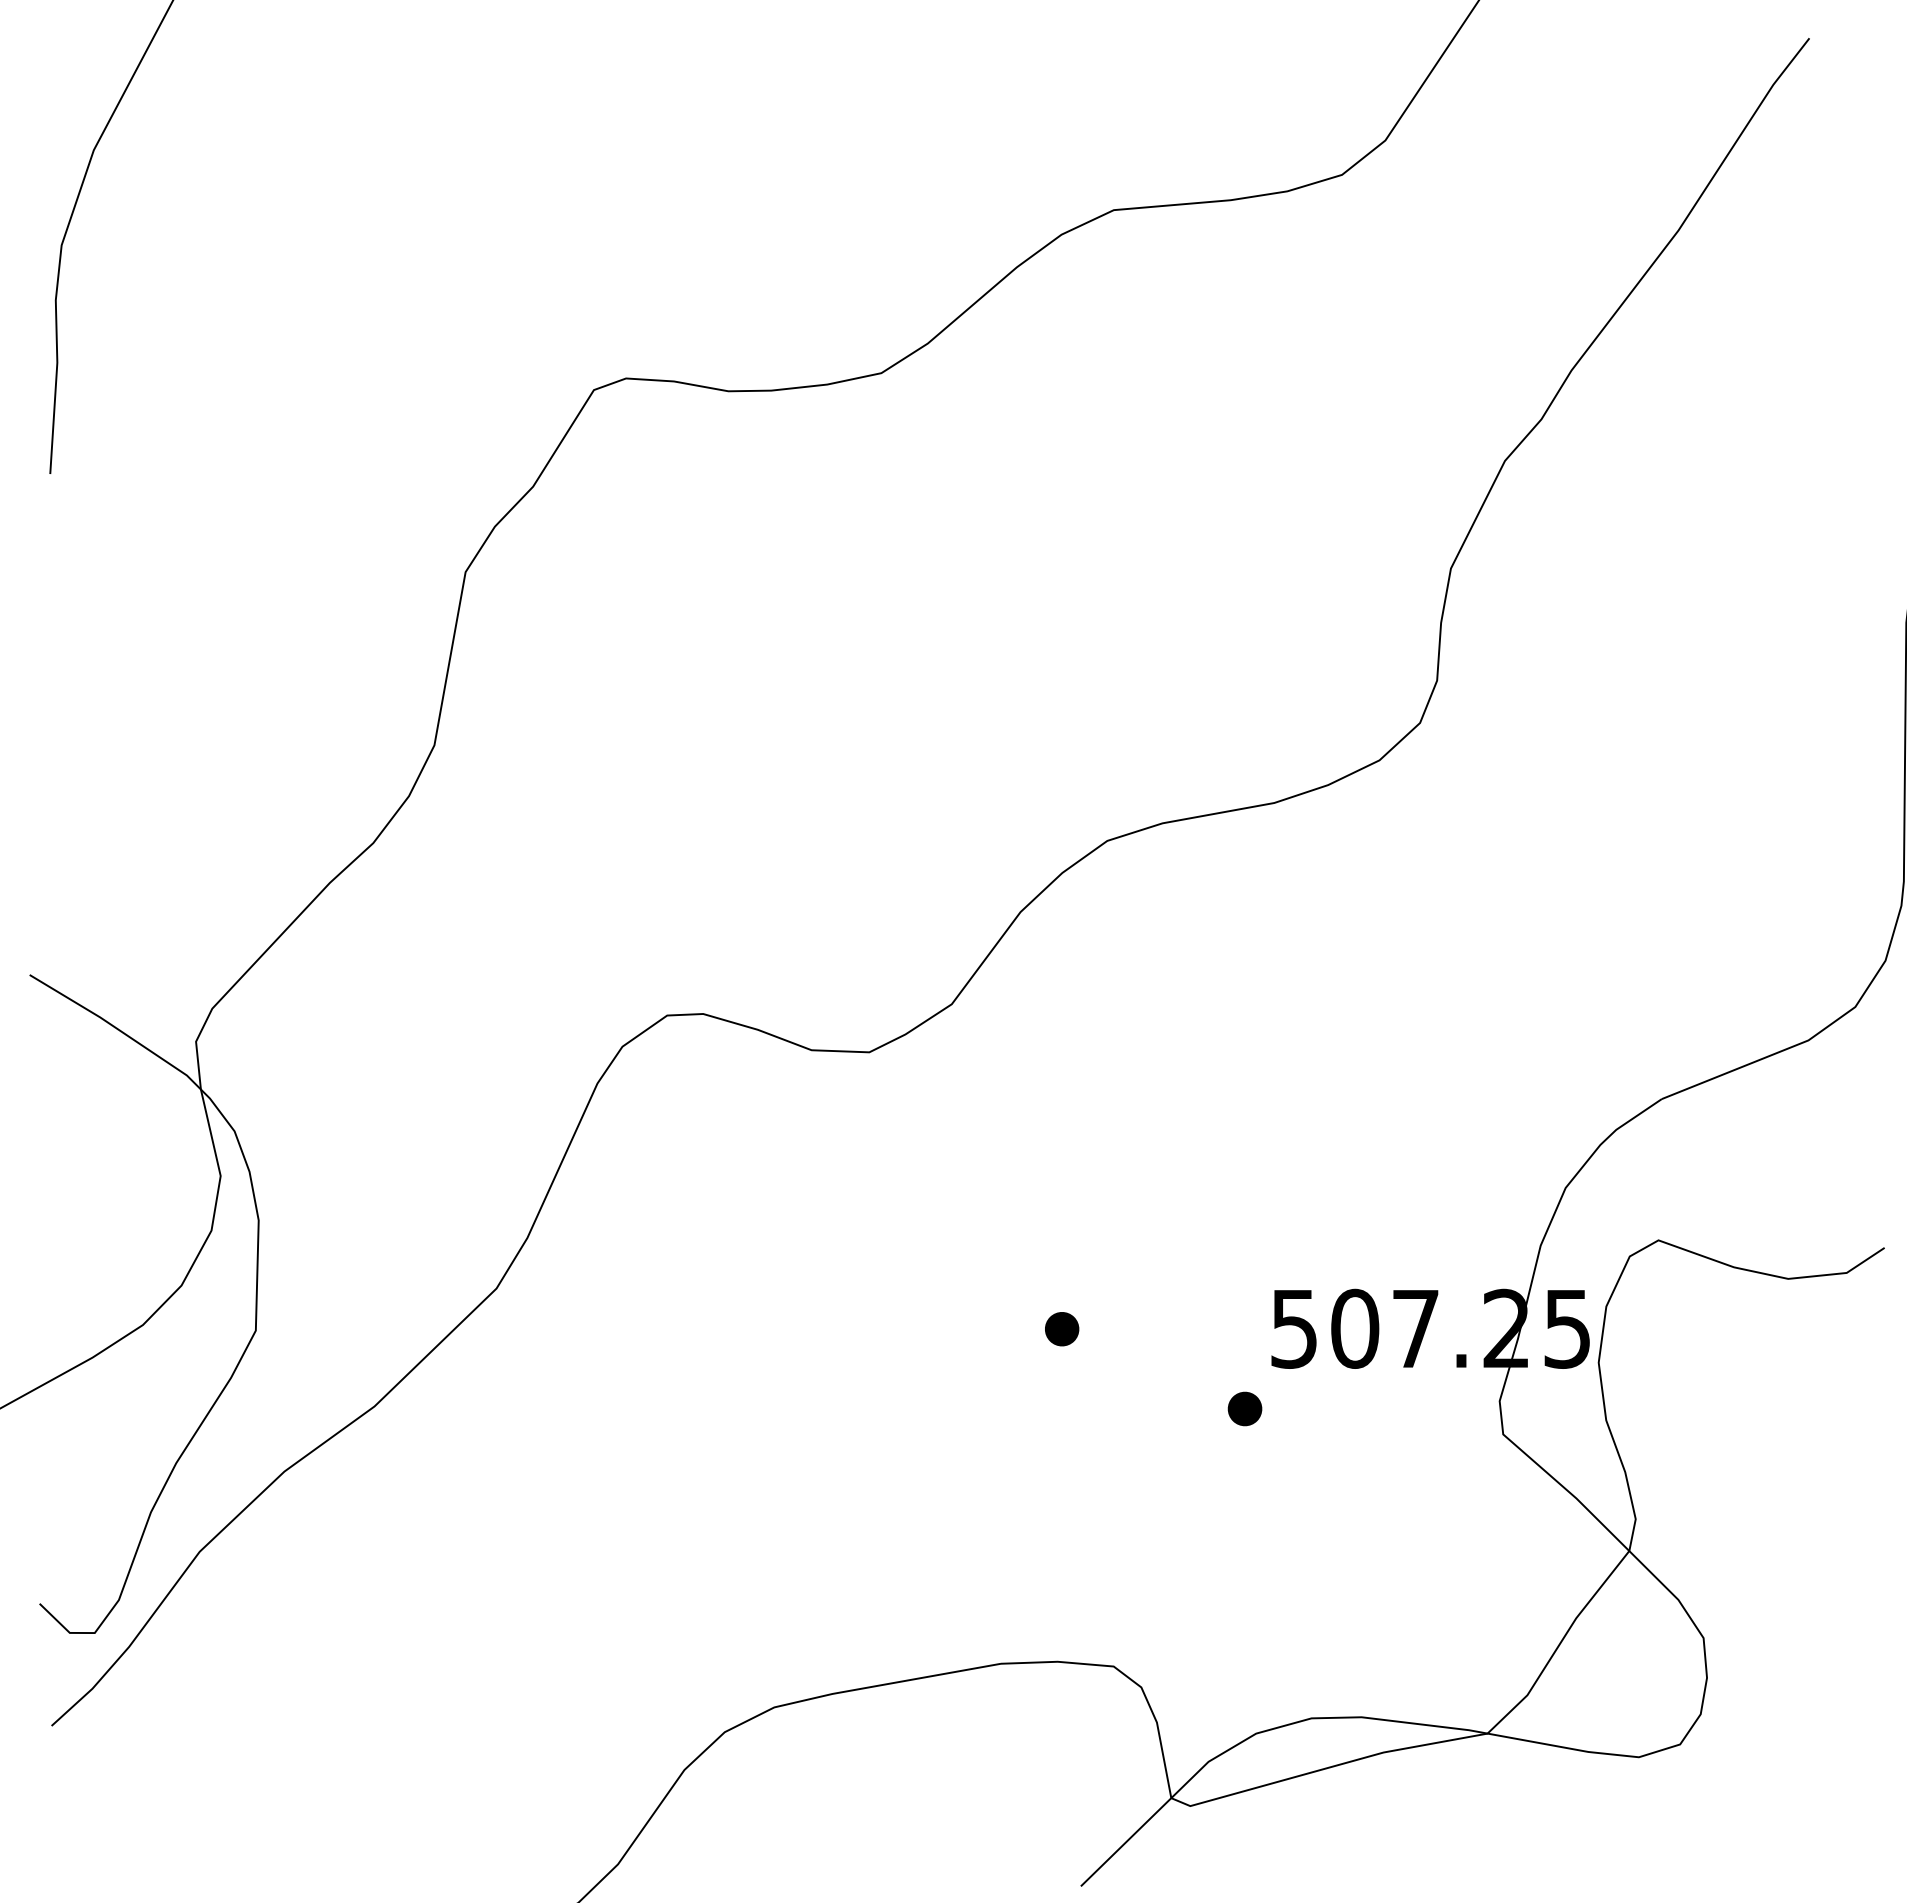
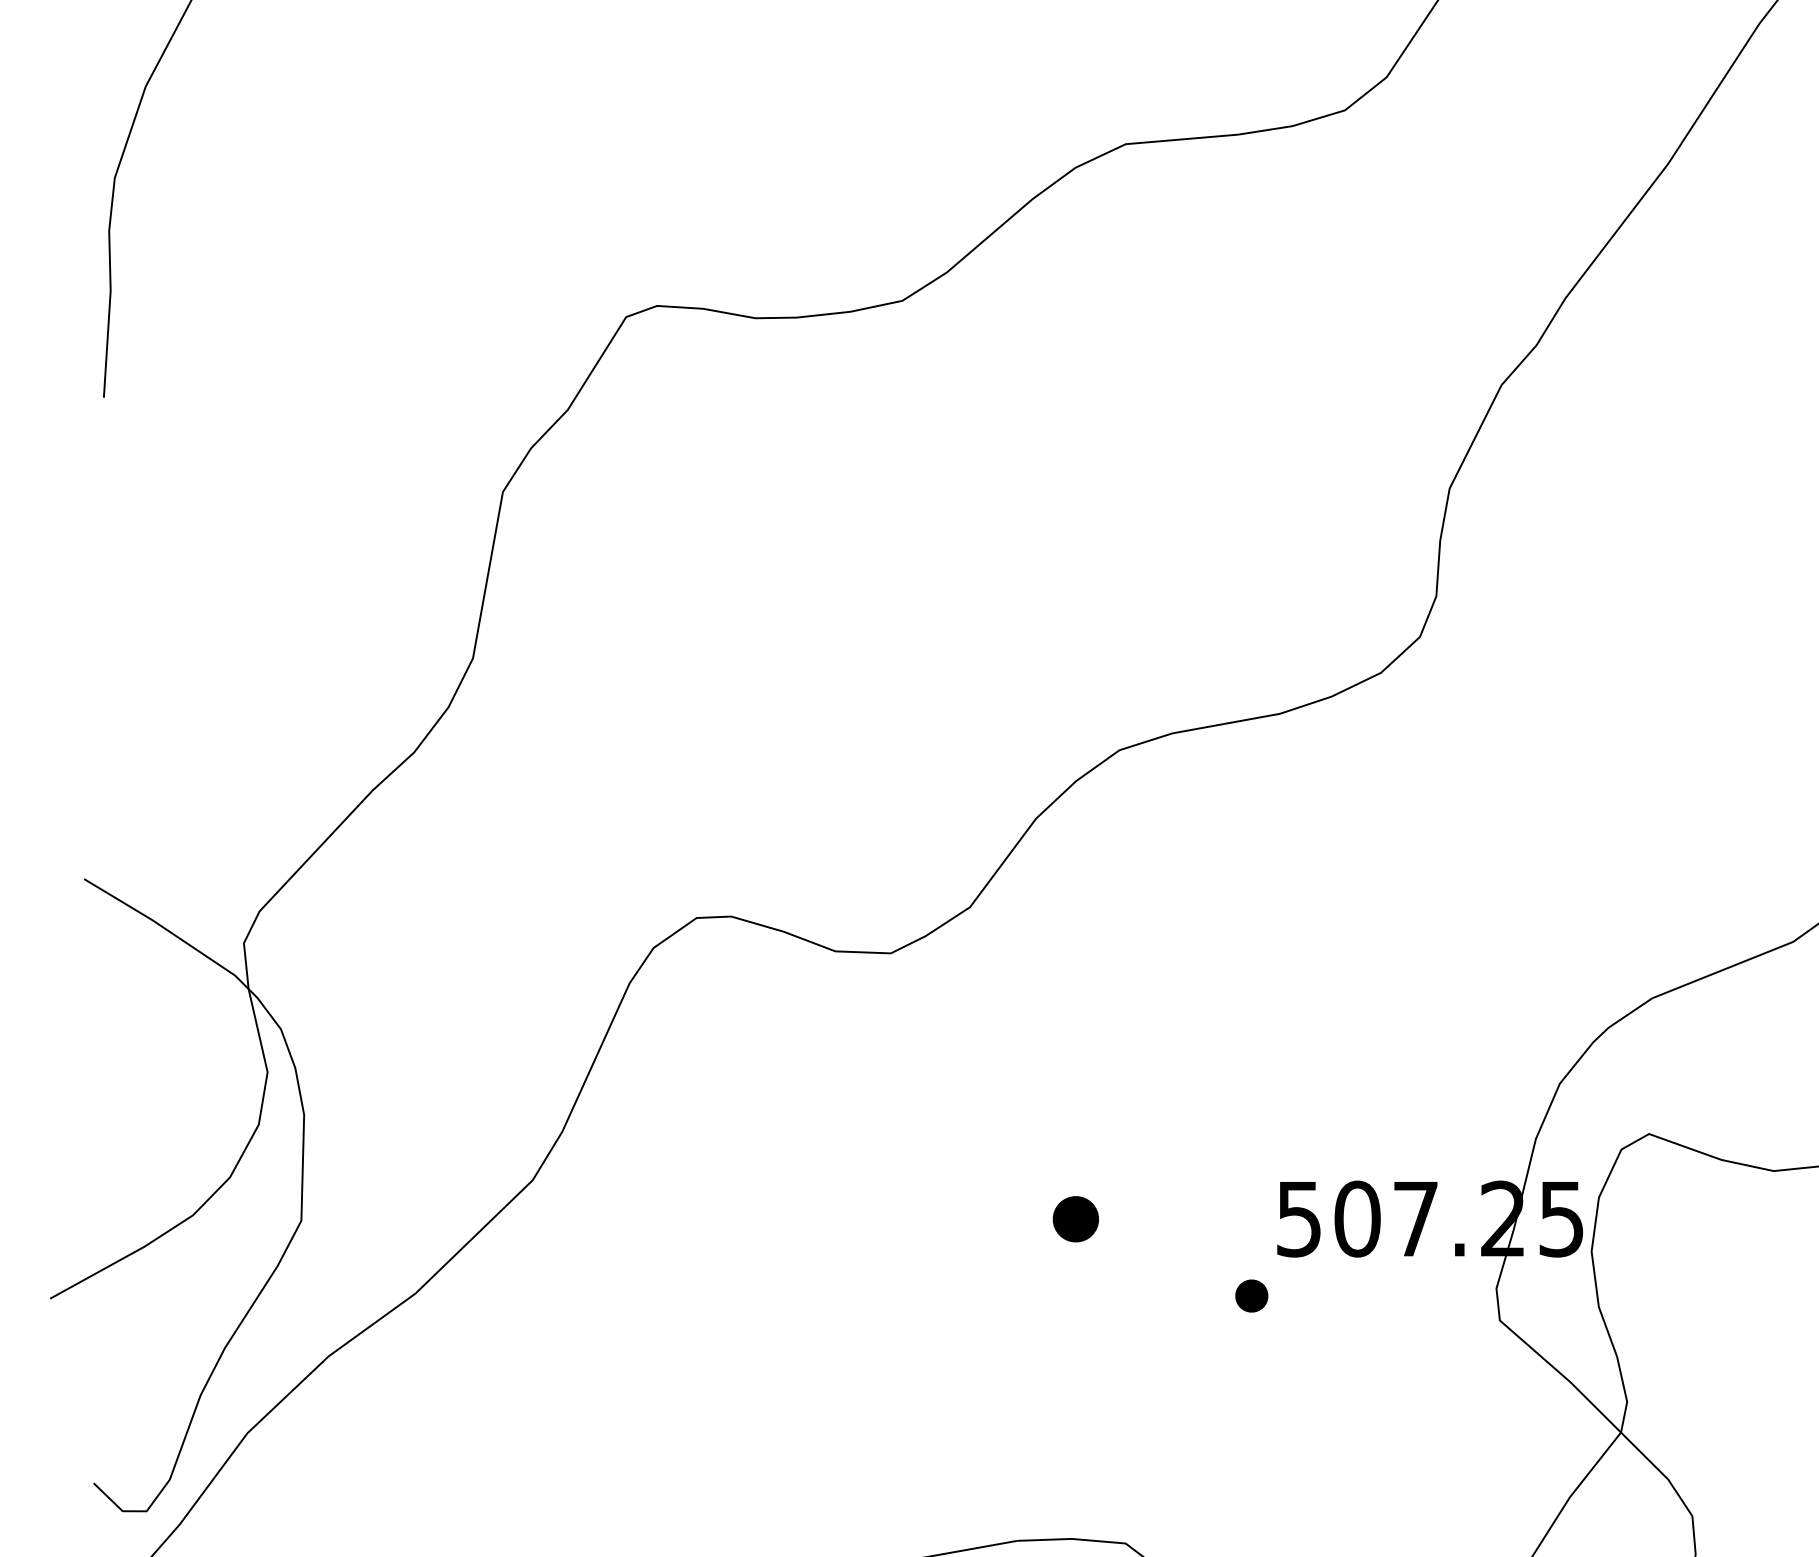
part: (1062, 1329) -> (1076, 1219), size x1.4

